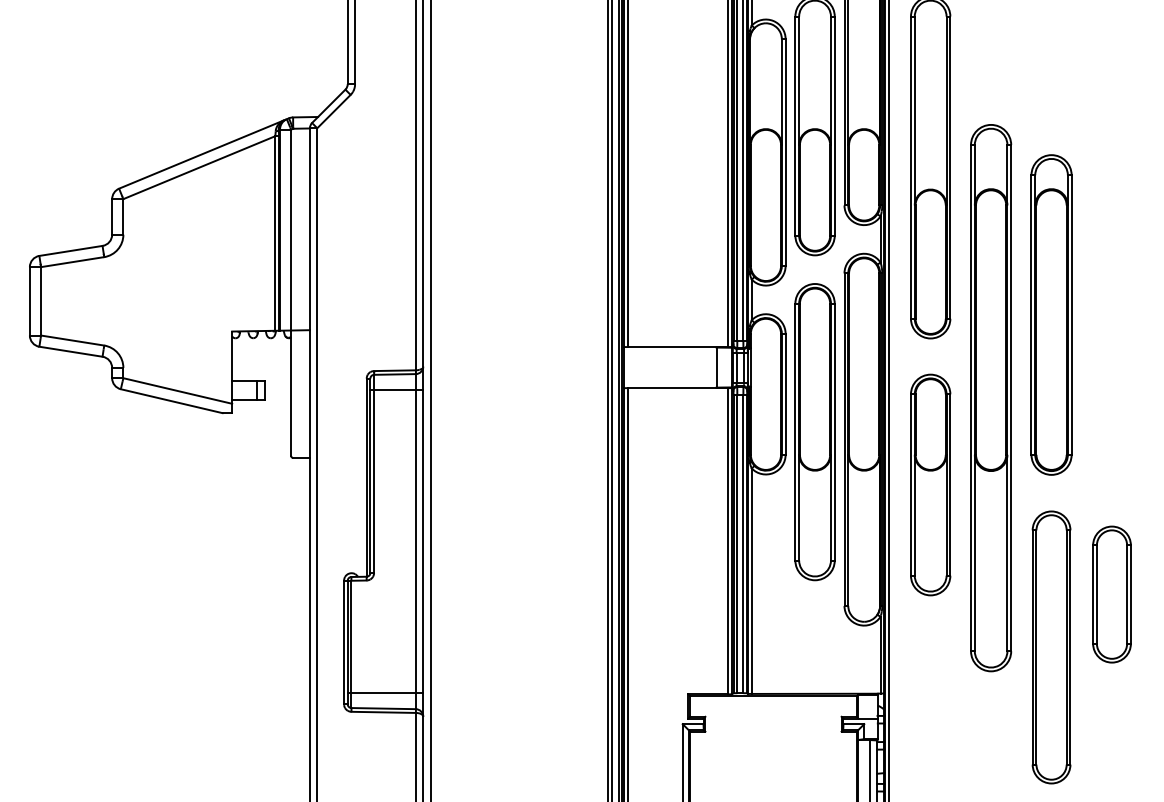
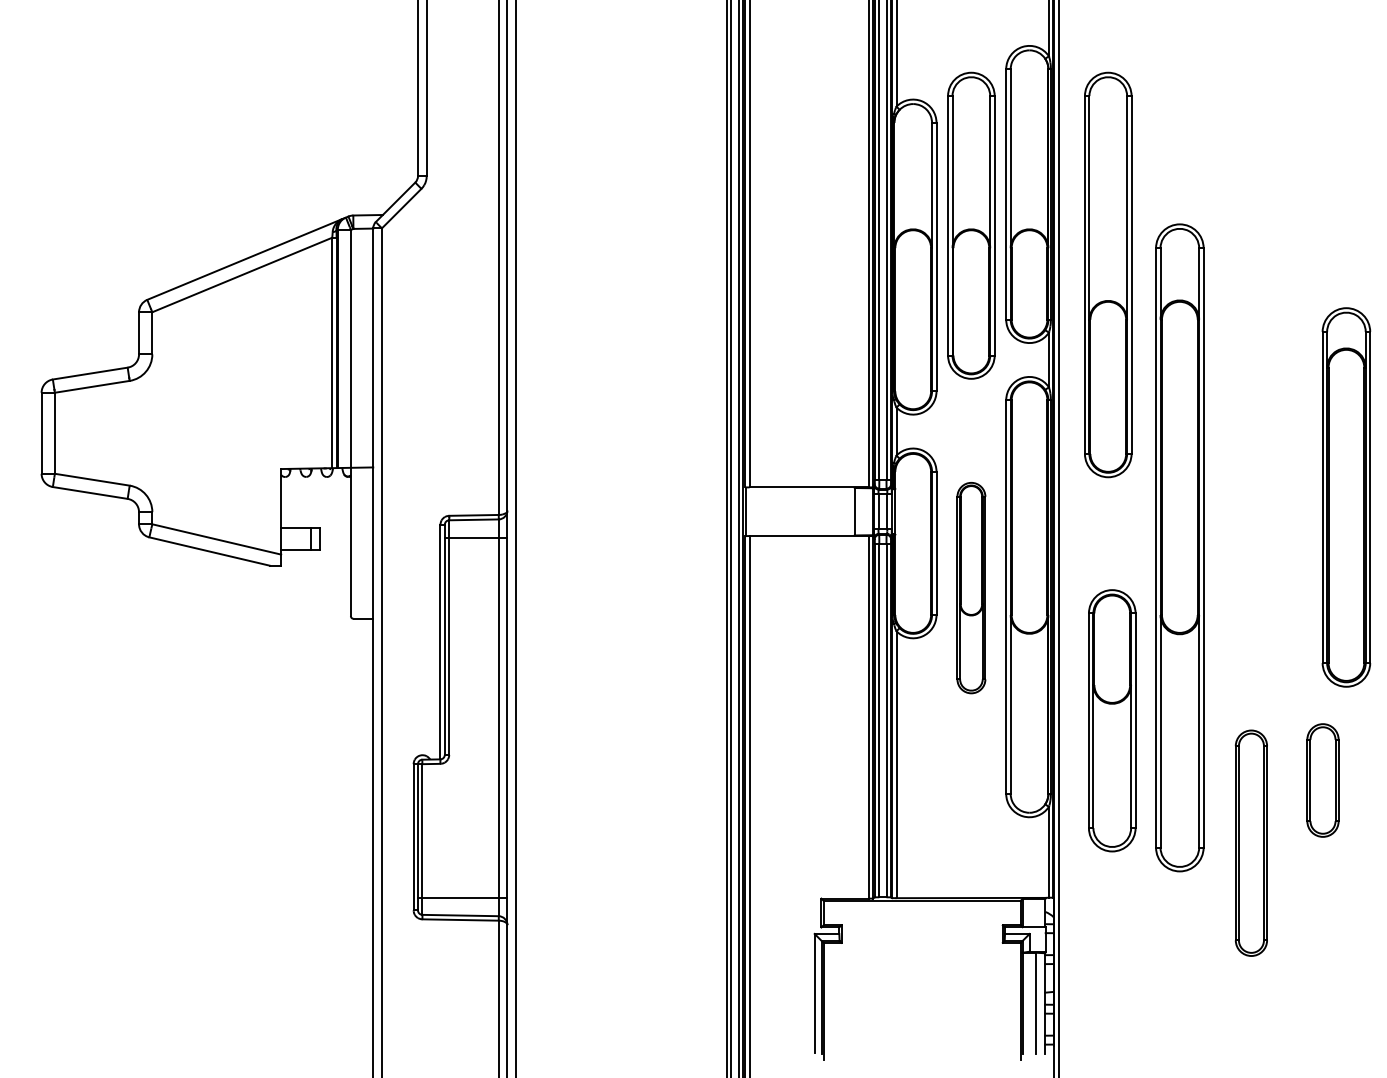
part: (1051, 315) -> (1346, 497), moved
part: (815, 431) -> (971, 587), size x0.6
part: (930, 484) -> (1112, 720), moved
part: (1111, 594) -> (1322, 780), size x0.7
part: (1051, 647) -> (1251, 843), size x0.7

